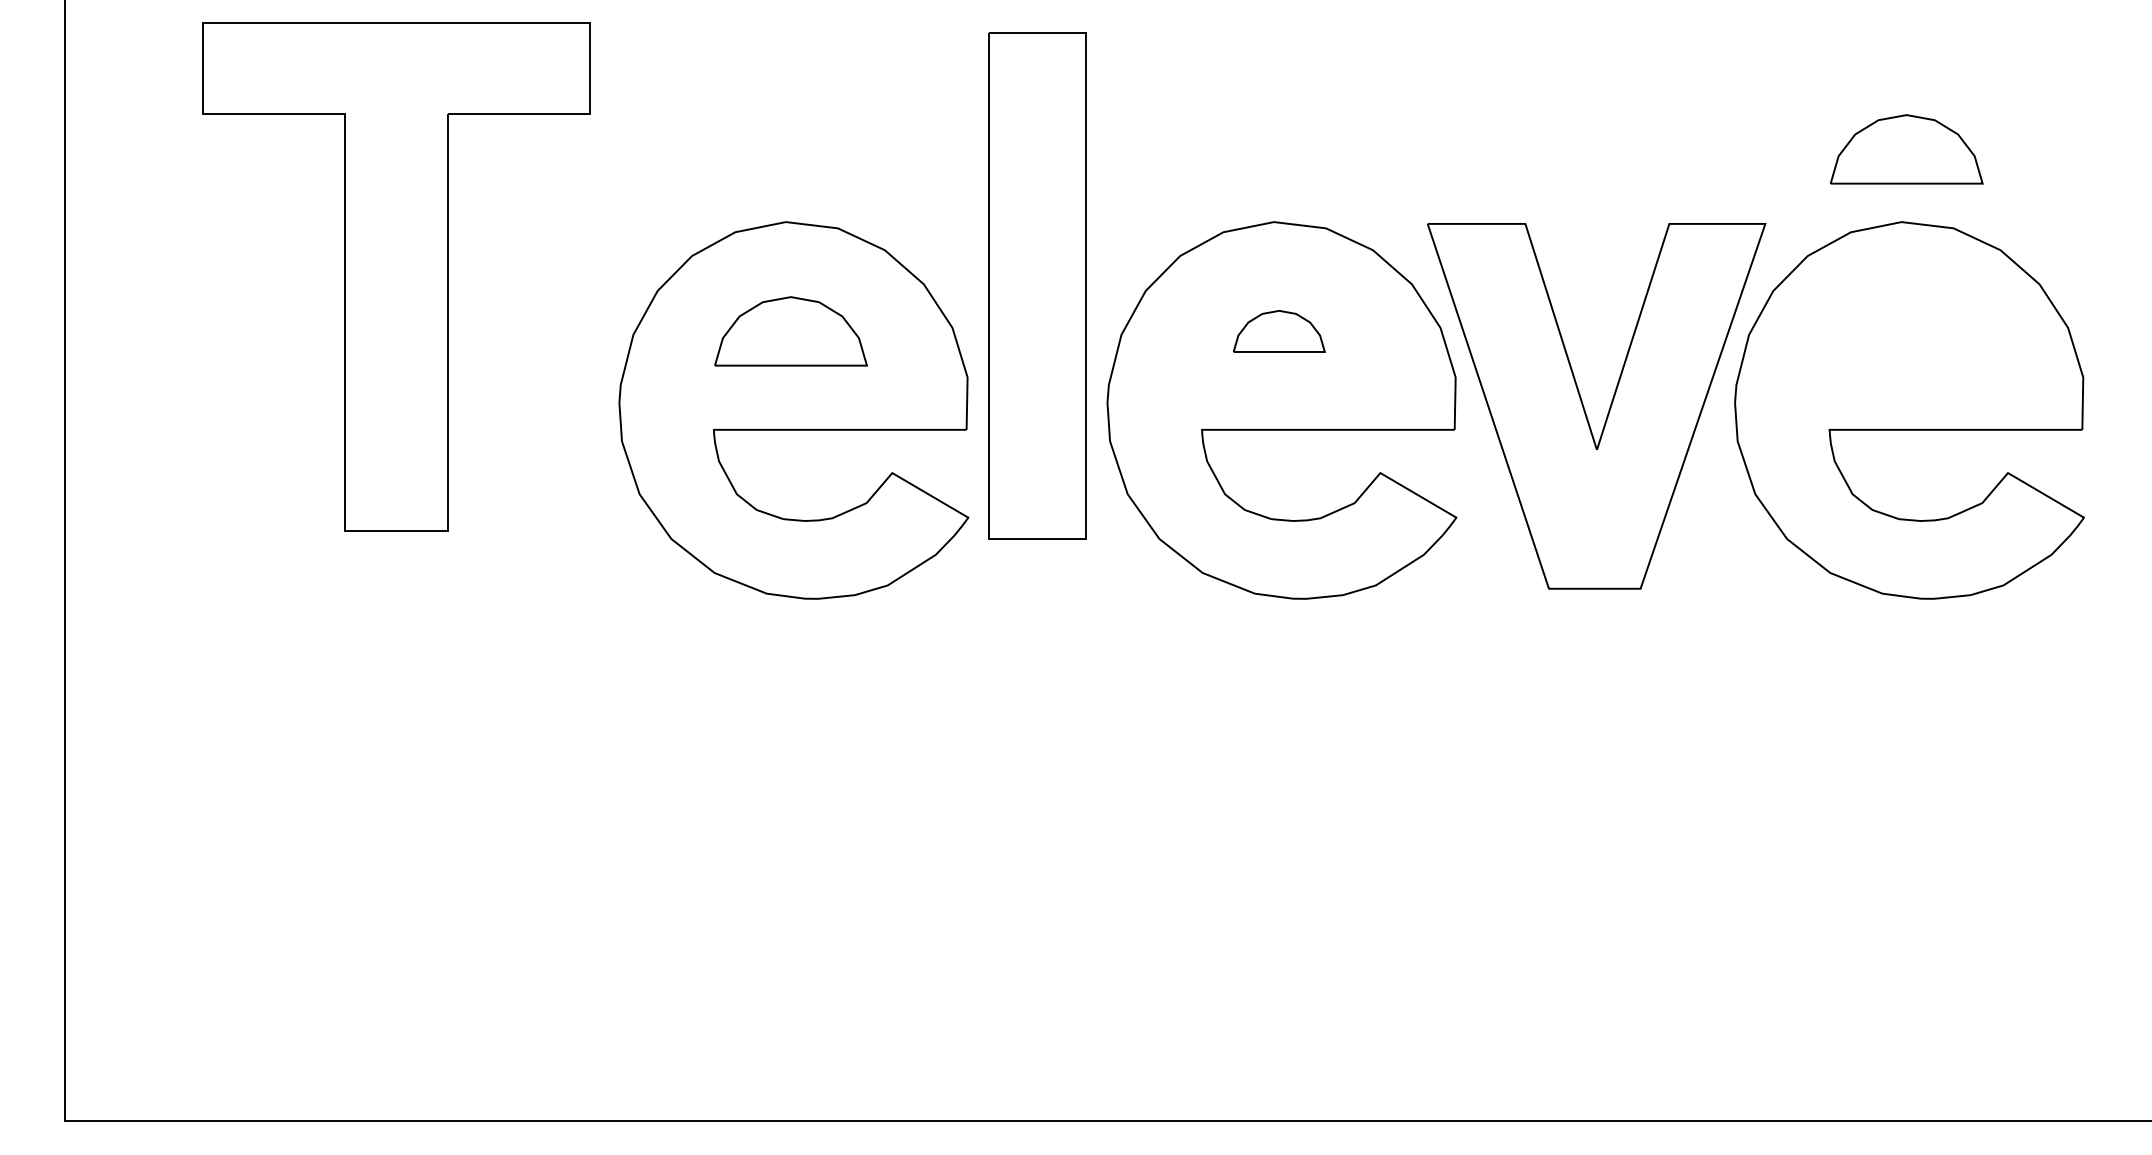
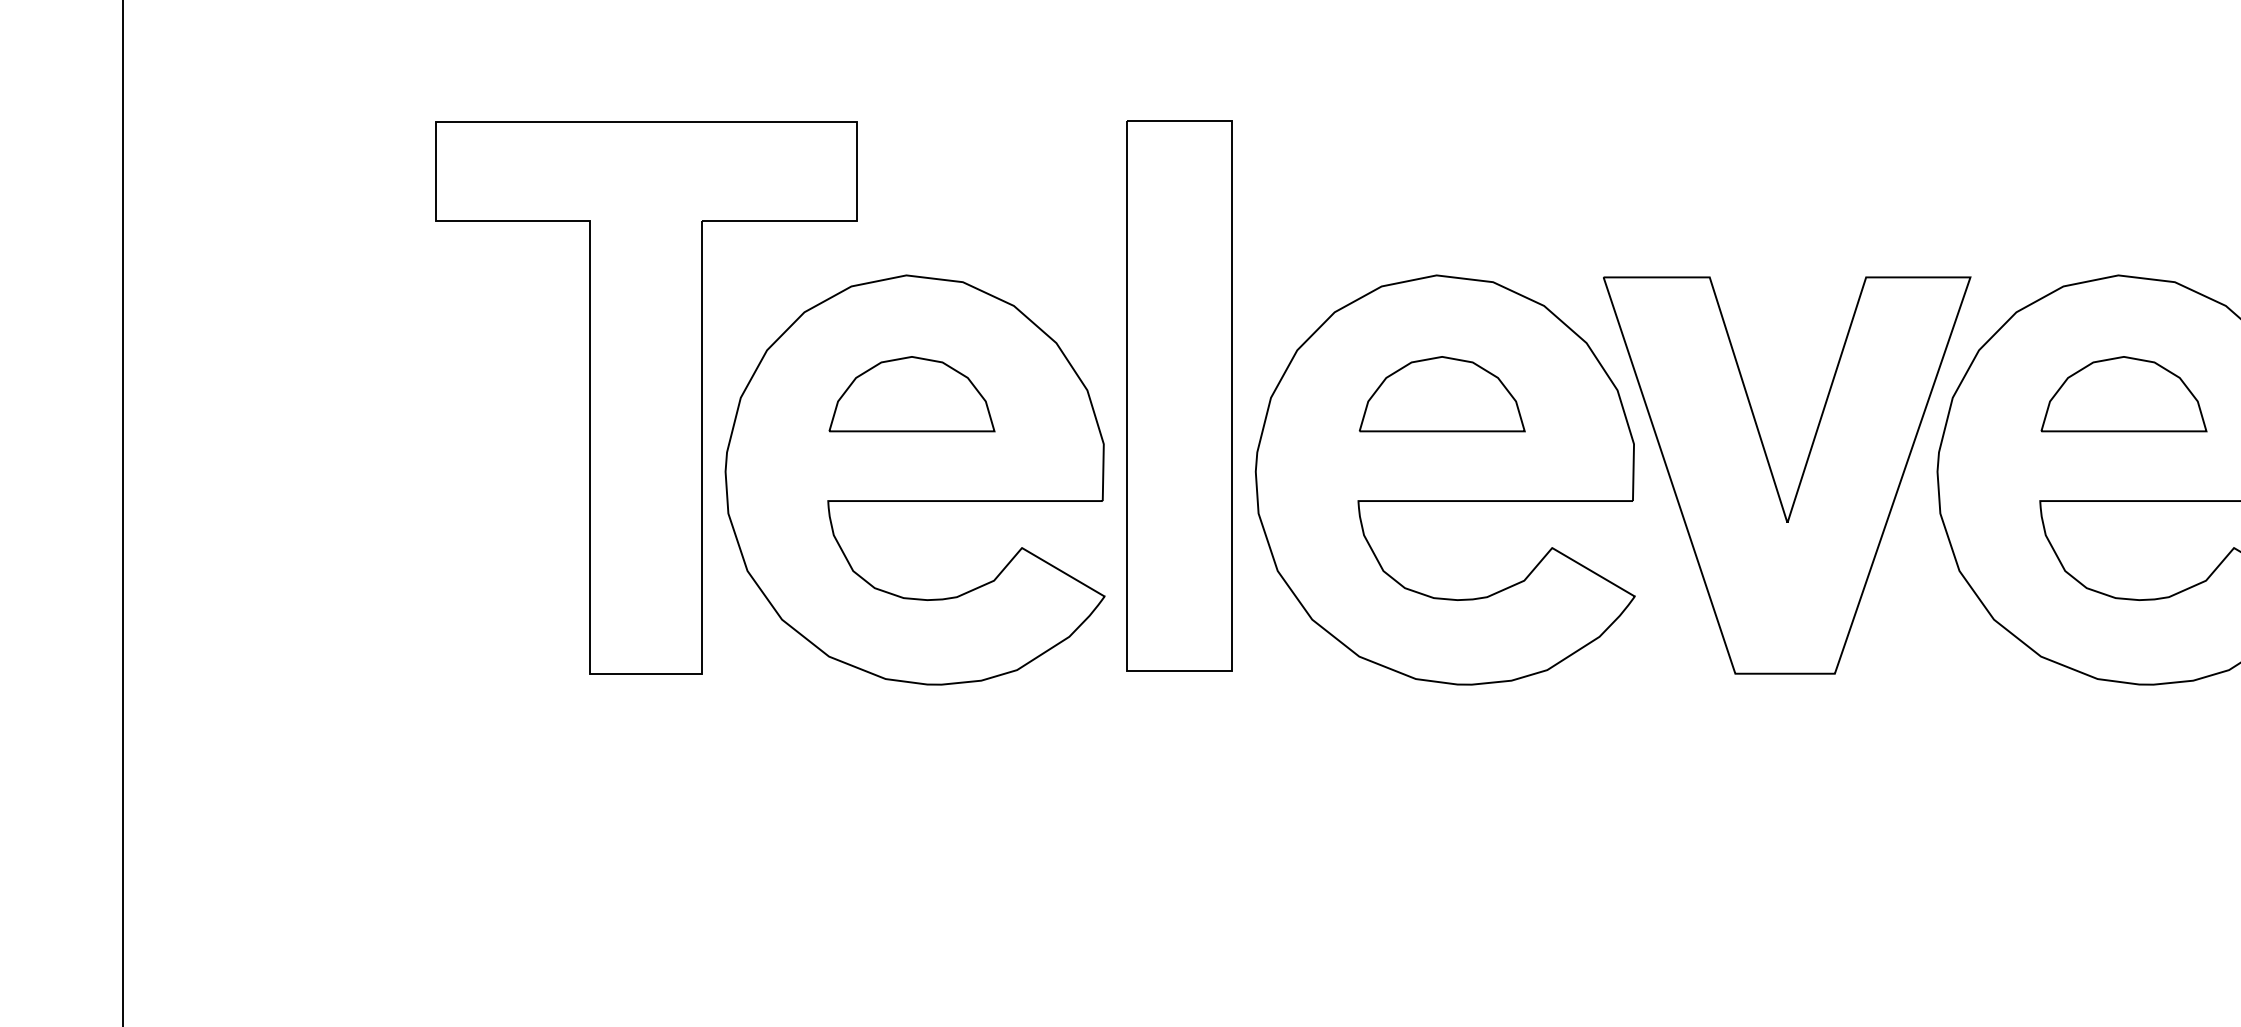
part: (1906, 149) -> (2123, 394), moved
part: (396, 276) -> (646, 397), moved
part: (1037, 285) -> (1179, 395), moved
part: (1279, 331) -> (1442, 394), size x1.67

